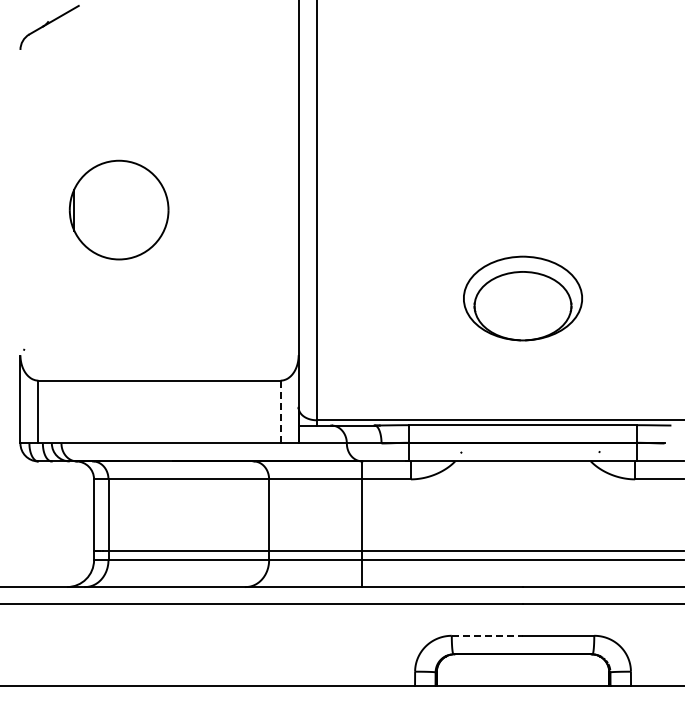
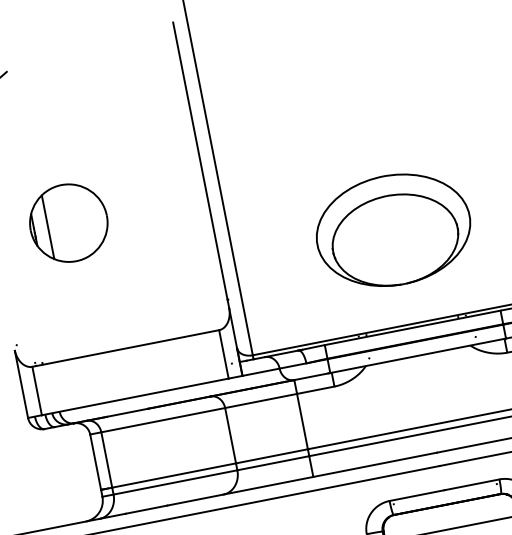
line: (92, 209) -> (48, 226), added
part: (522, 298) -> (393, 230), size x1.67
line: (280, 411) -> (223, 354), dashed -> solid
line: (487, 635) -> (417, 495), dashed -> solid

